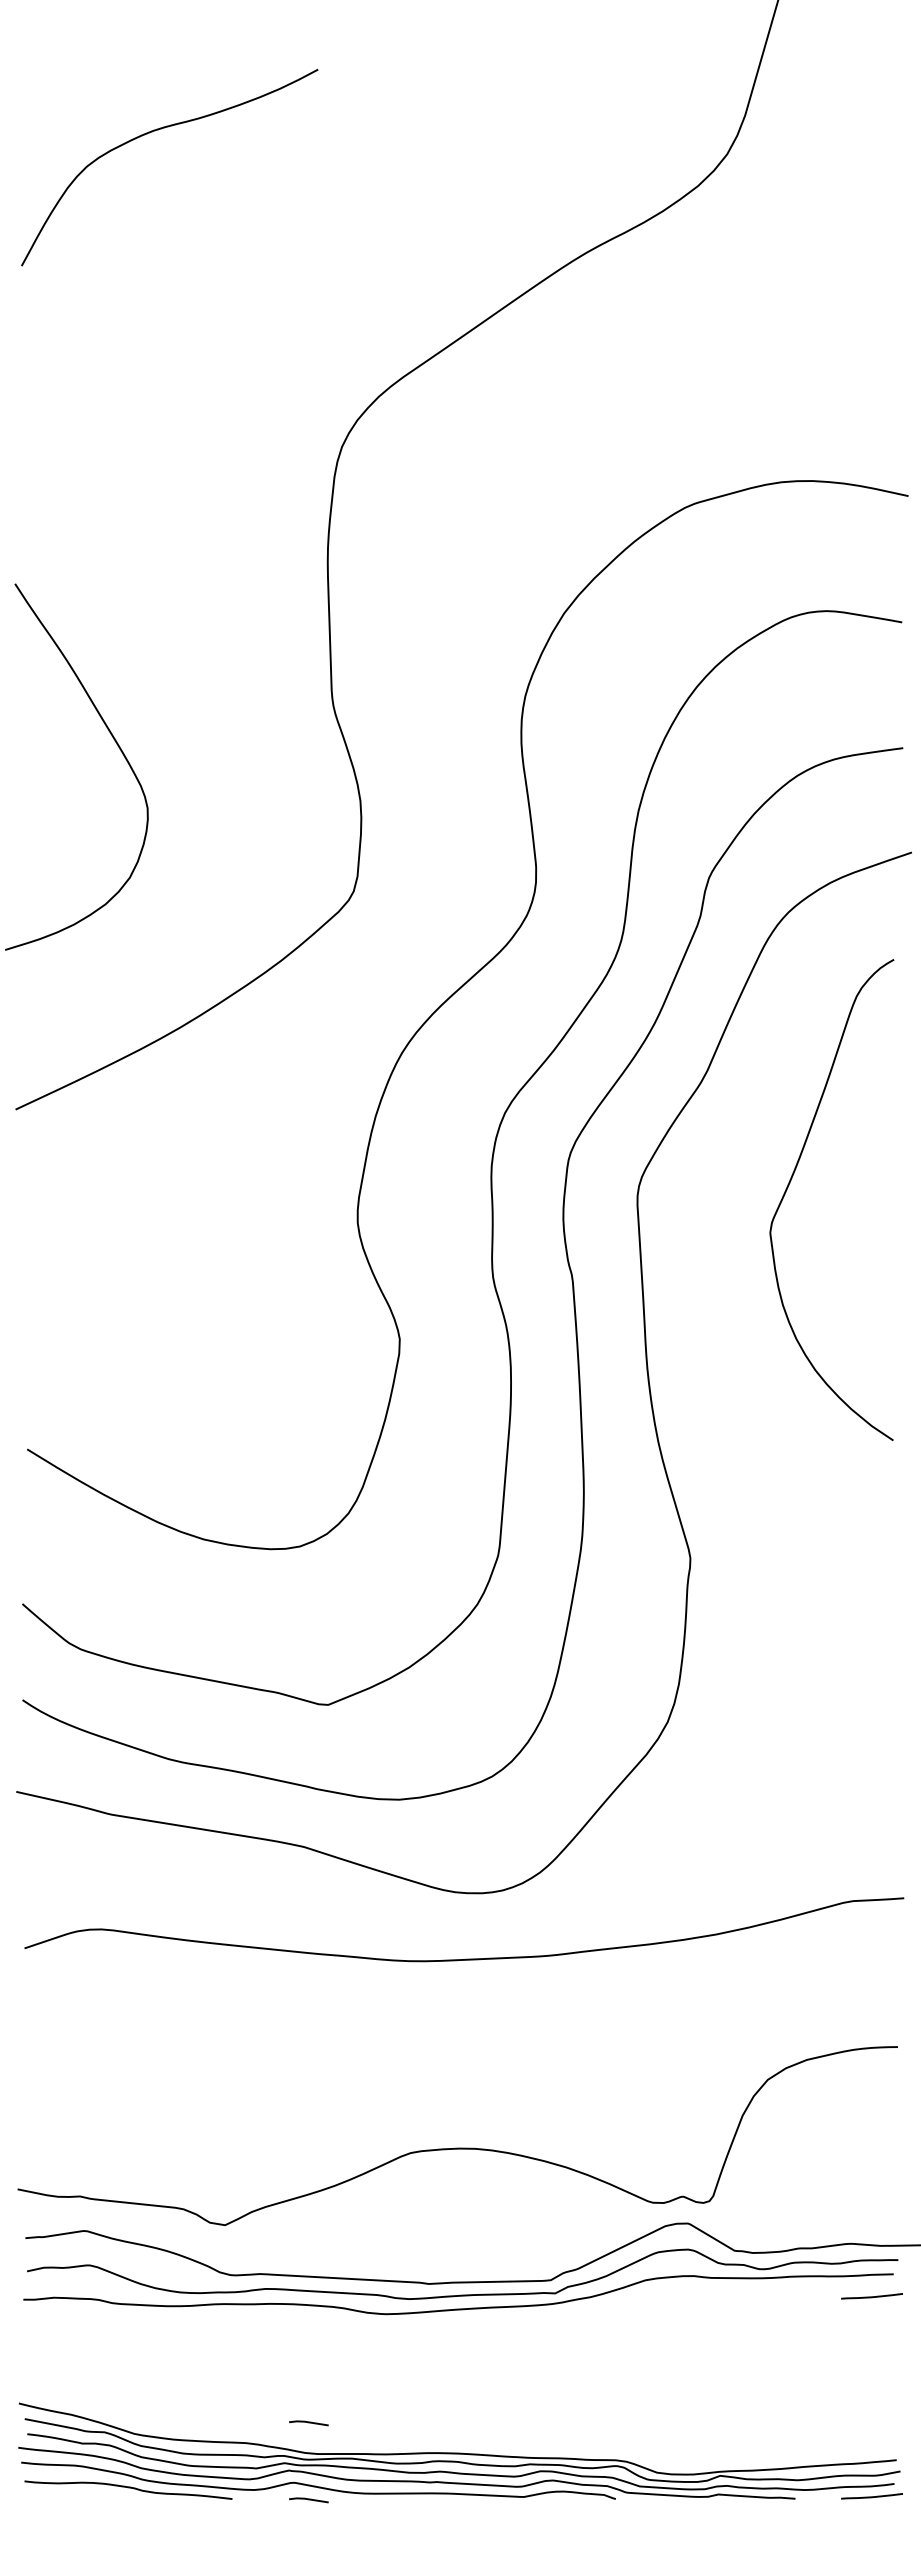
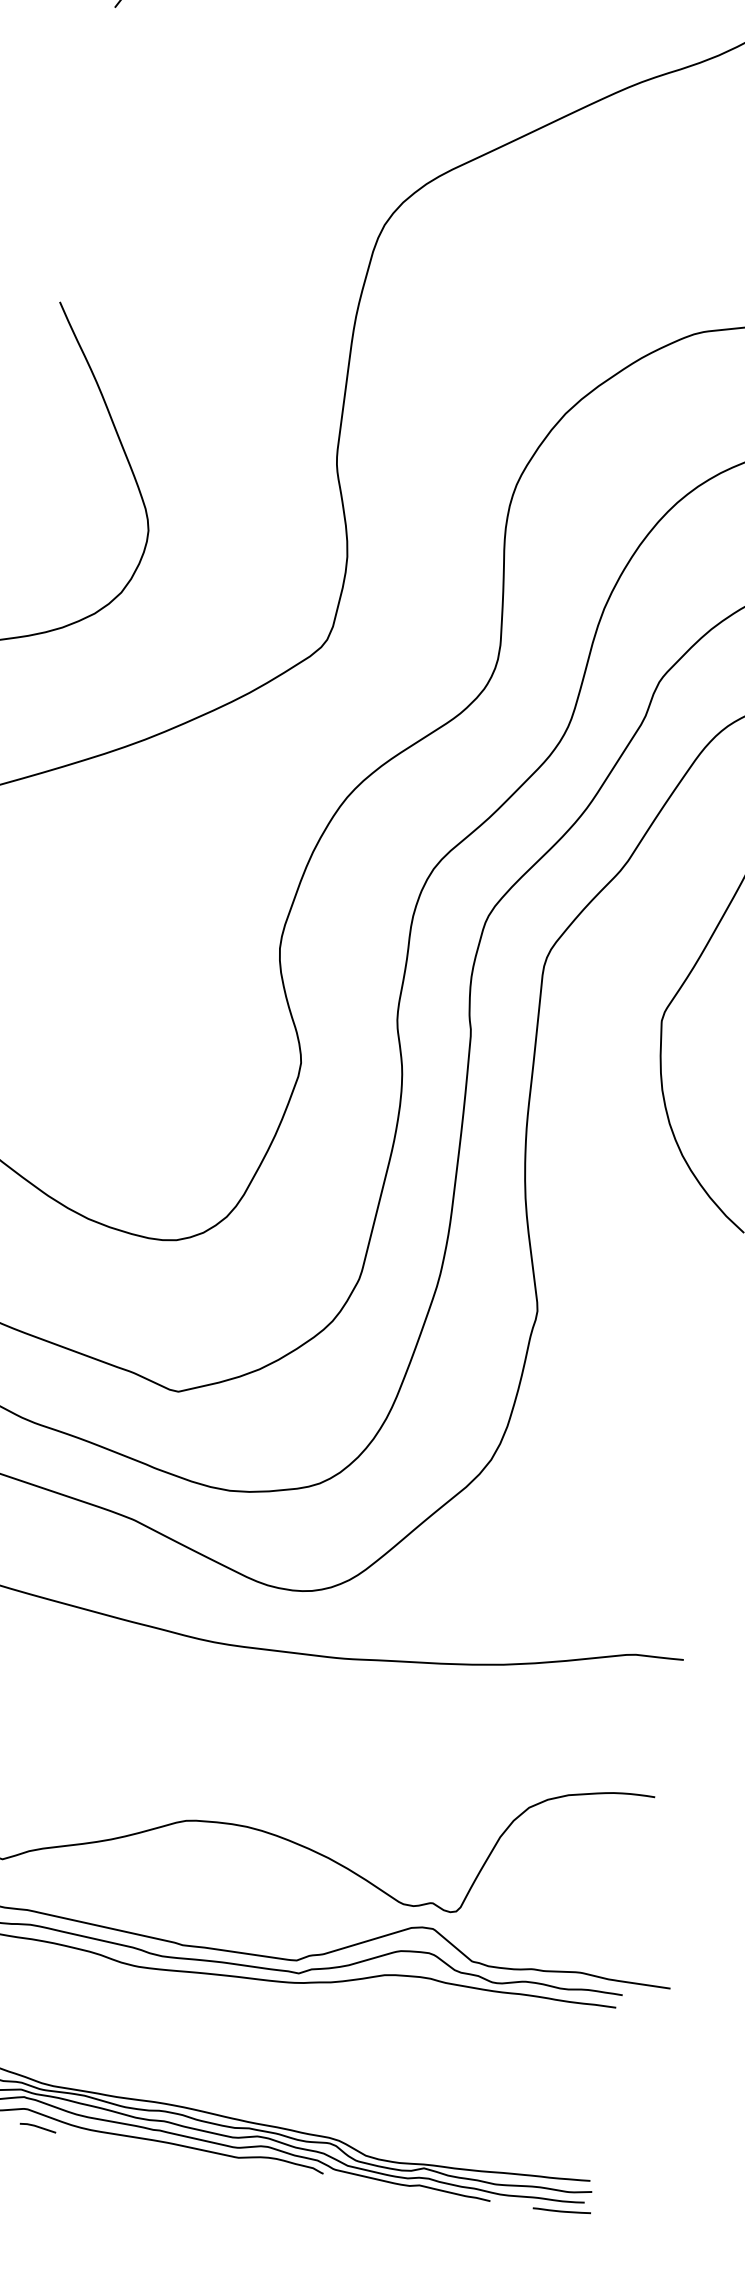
line: (871, 2296) -> (592, 2024), removed
line: (308, 2423) -> (49, 2056), removed

